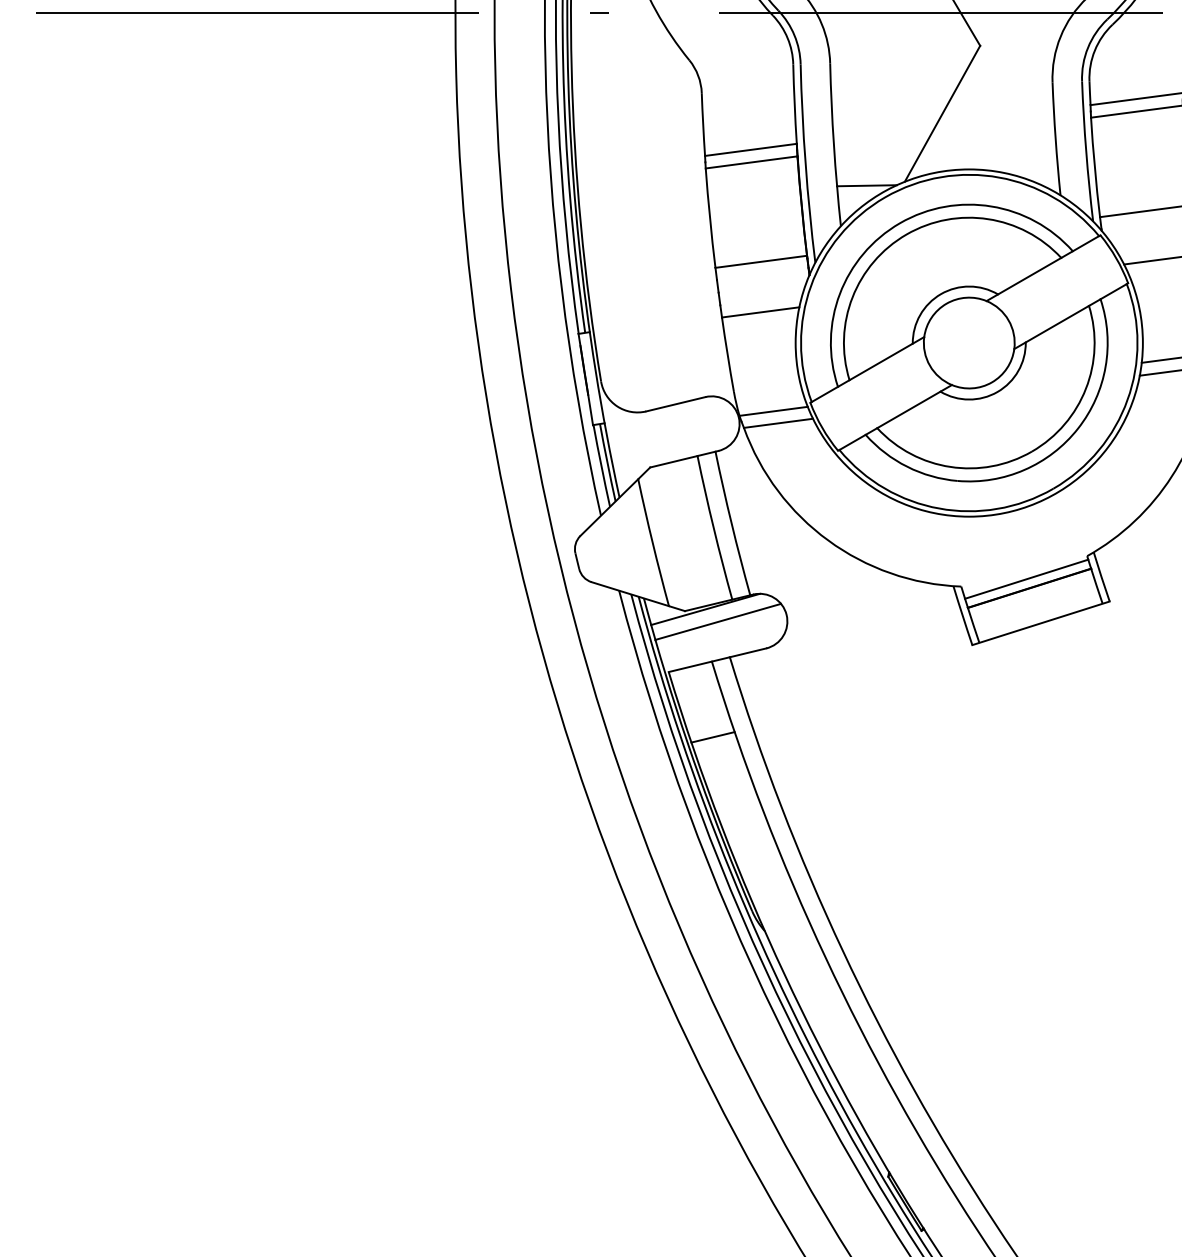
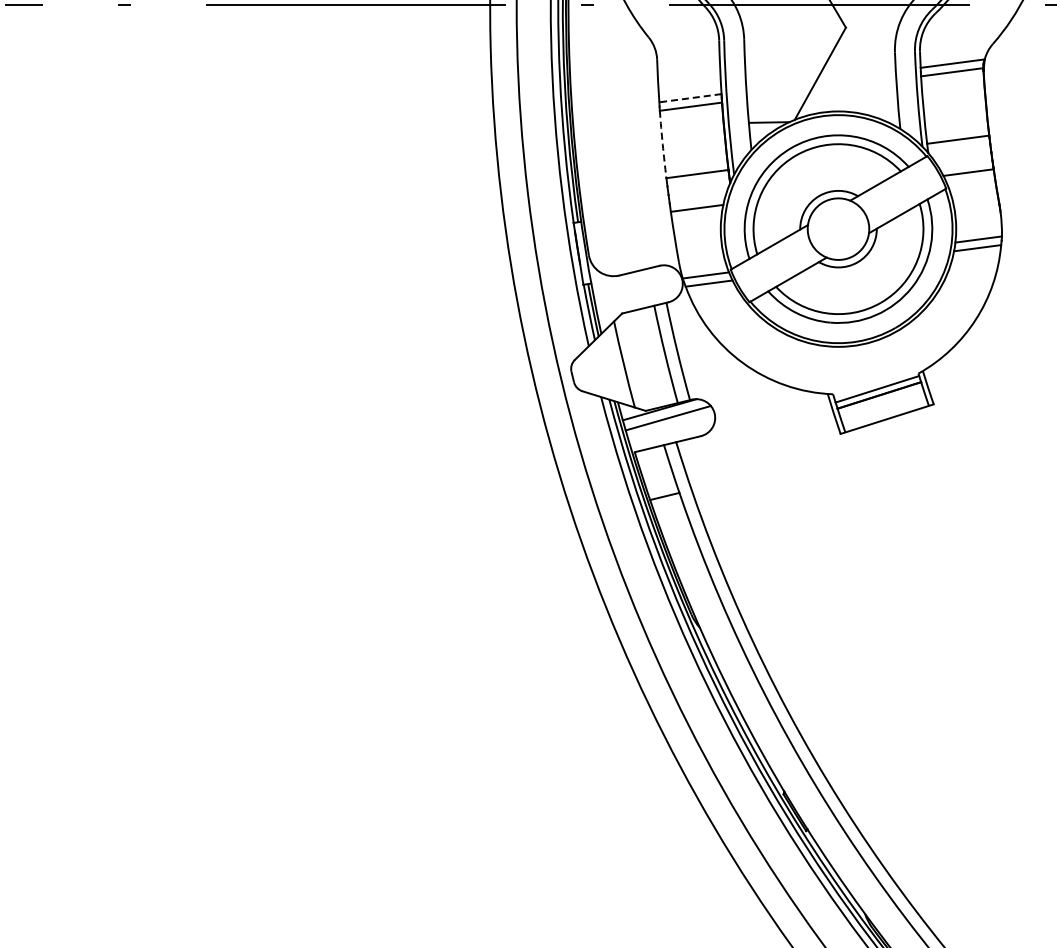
line: (749, 150) -> (689, 98), solid -> dashed
arc: (709, 218) -> (662, 144), solid -> dashed

